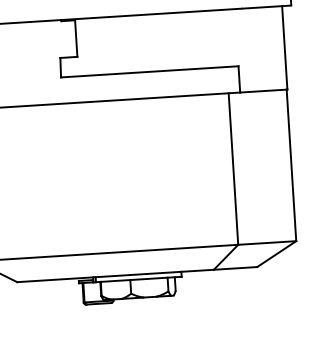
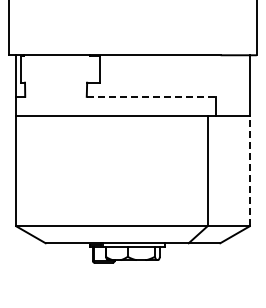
line: (149, 71) -> (151, 96), solid -> dashed
line: (291, 164) -> (249, 170), solid -> dashed

